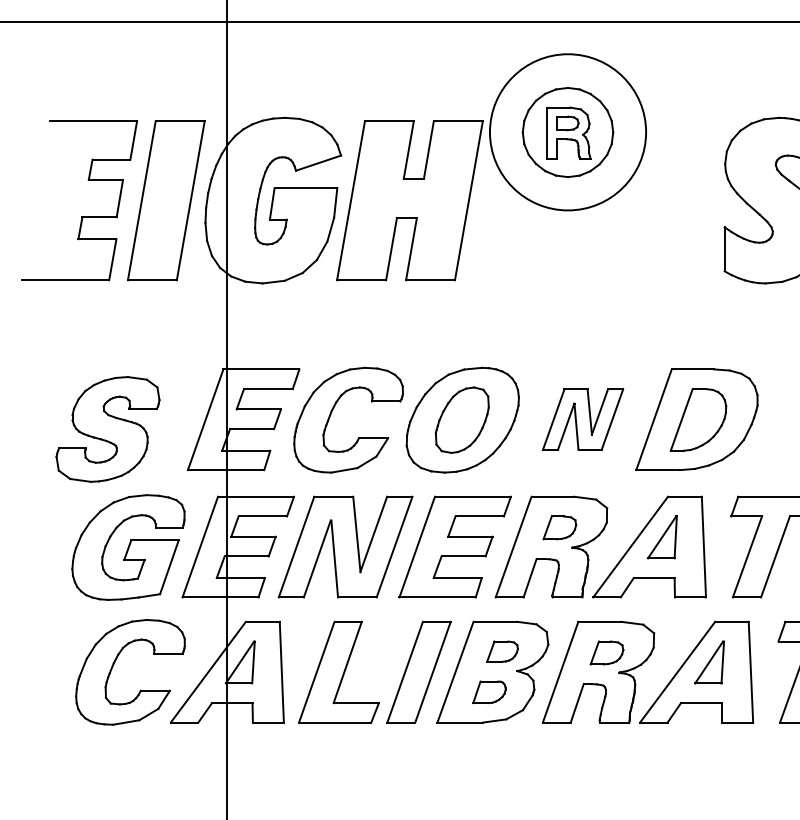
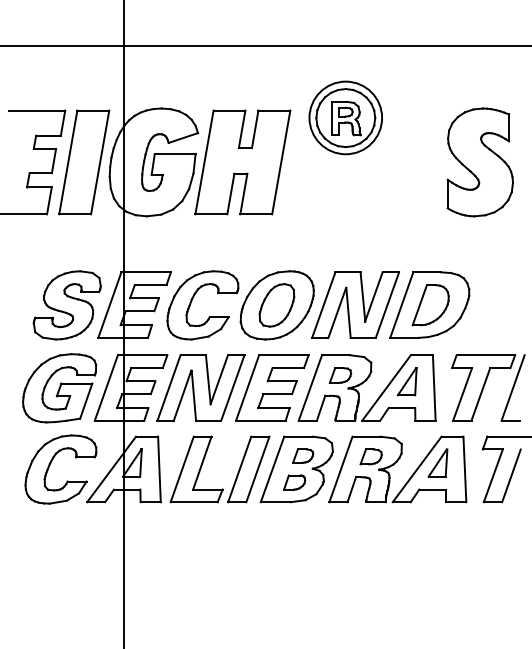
circle: (567, 131) -> (345, 117), size x0.71
part: (582, 418) -> (355, 304), size x1.67
part: (106, 429) -> (66, 305), moved

